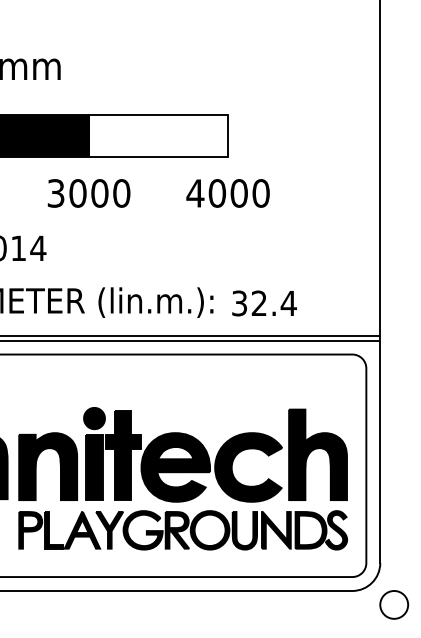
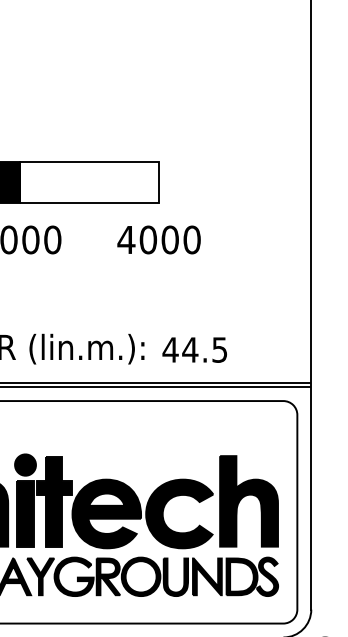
text: (263, 303) -> (194, 350), 32.4 -> 44.5

